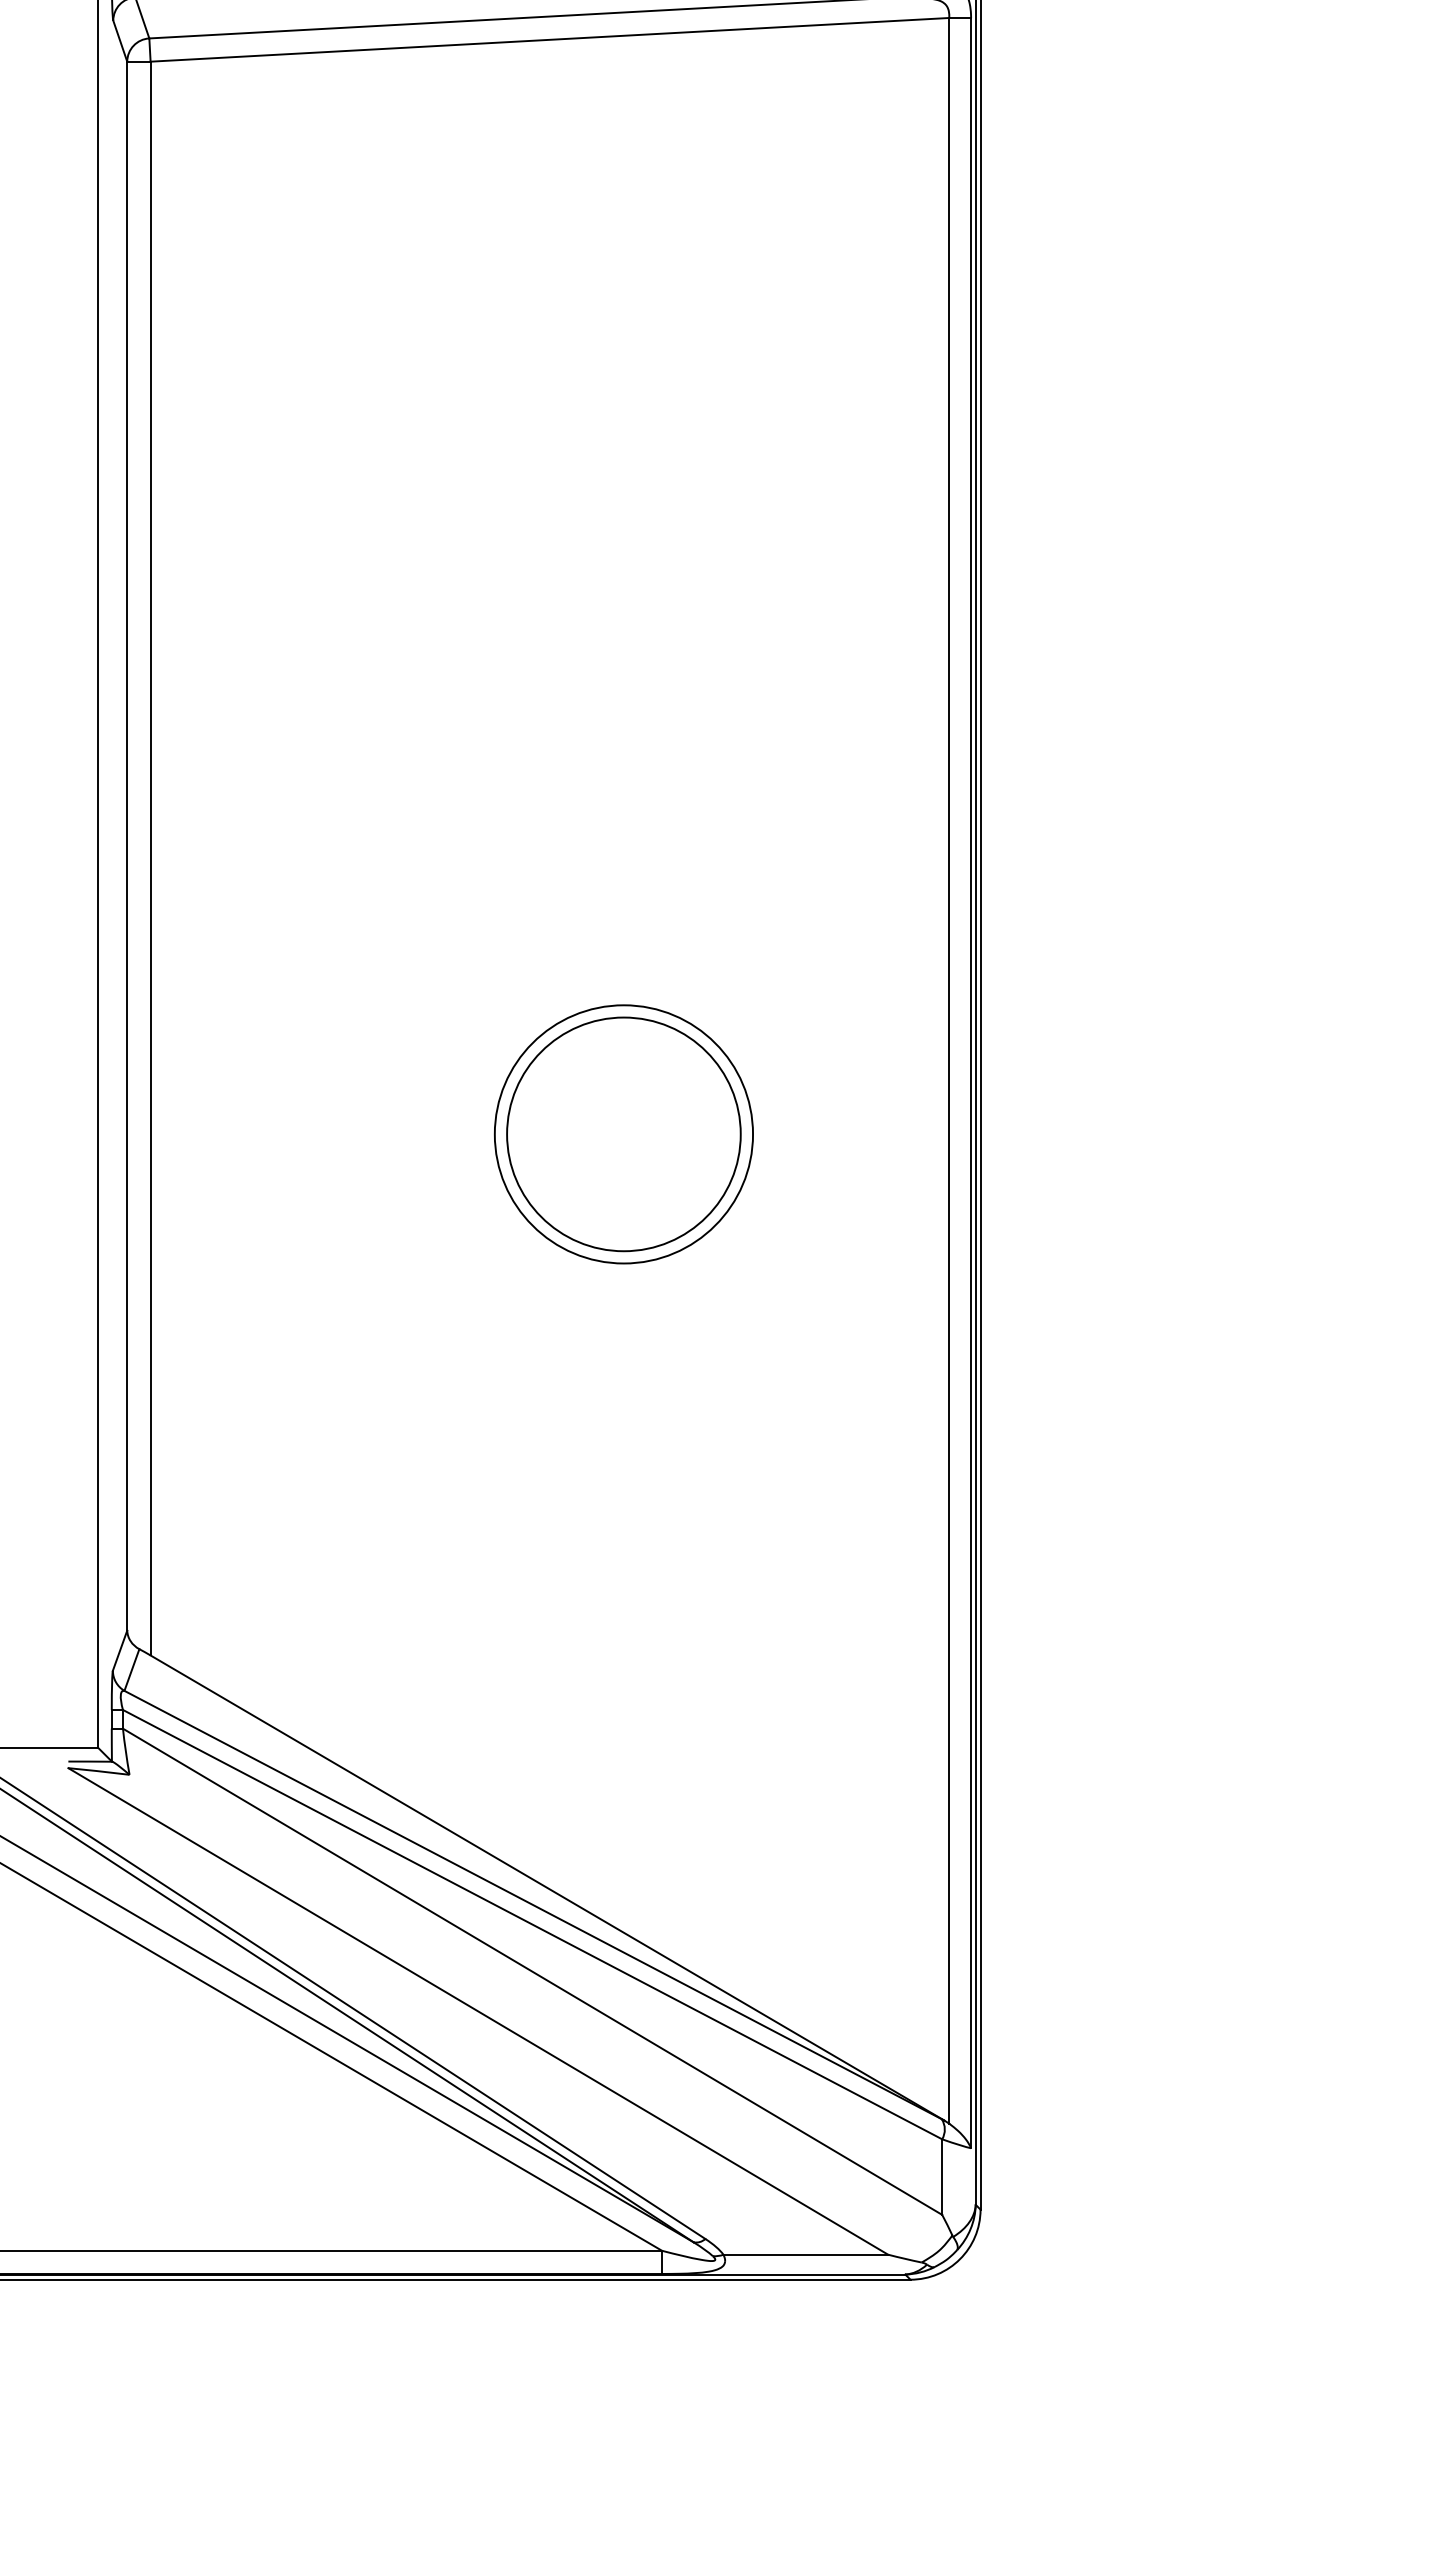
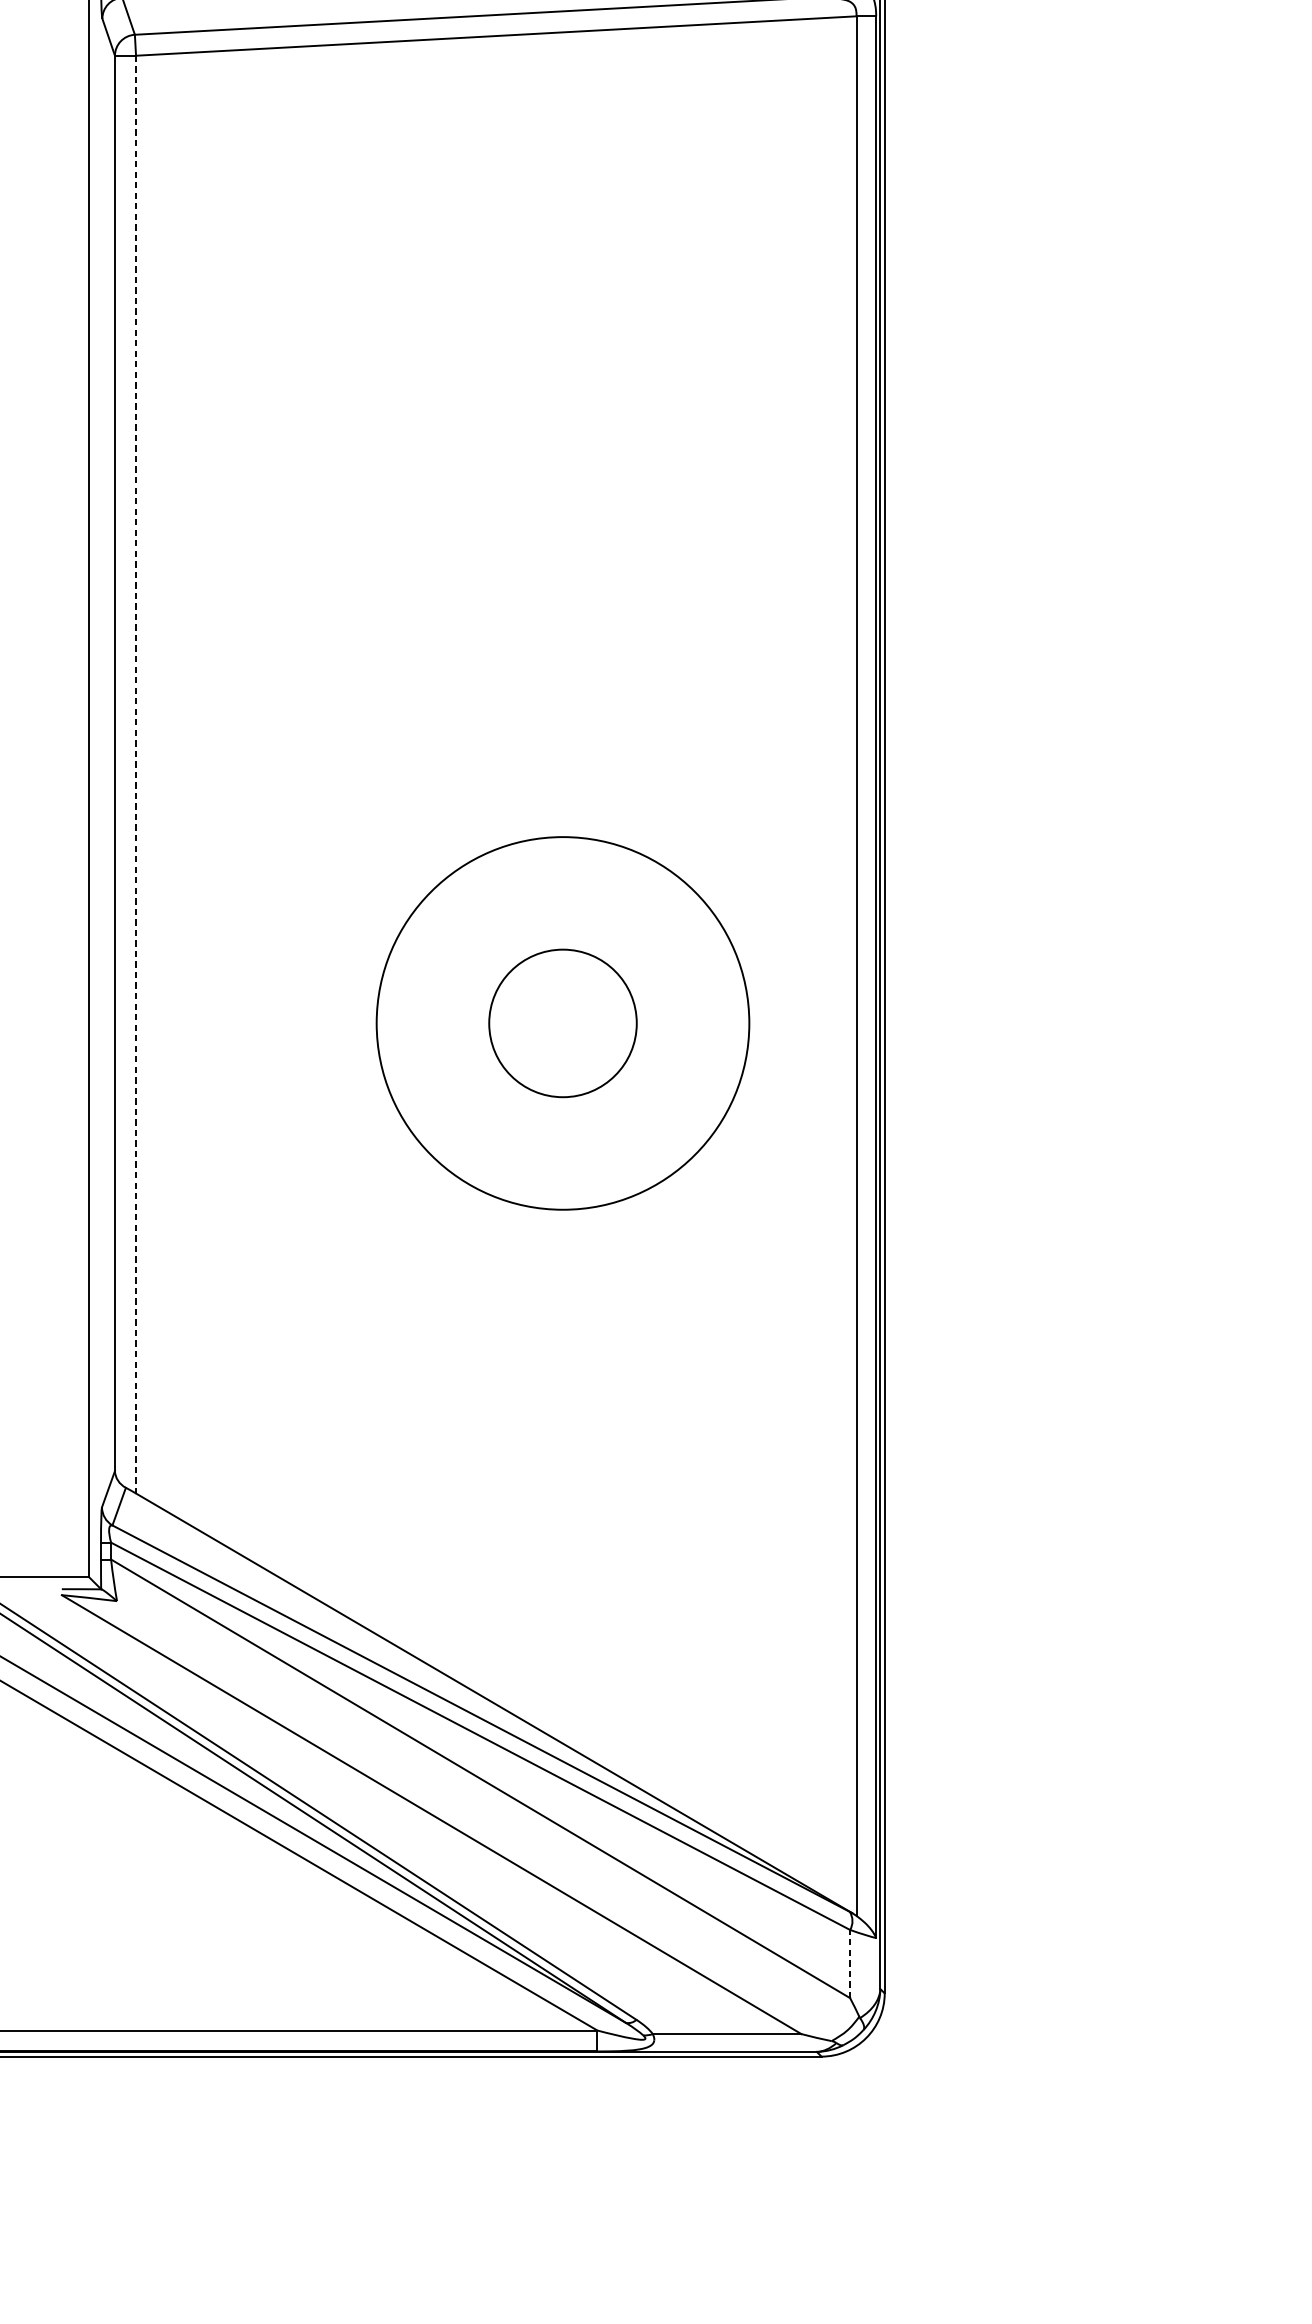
line: (150, 858) -> (135, 774), solid -> dashed
circle: (623, 1134) -> (562, 1023), size x0.7
circle: (623, 1134) -> (562, 1023), size x1.6
line: (942, 2177) -> (850, 1964), solid -> dashed

